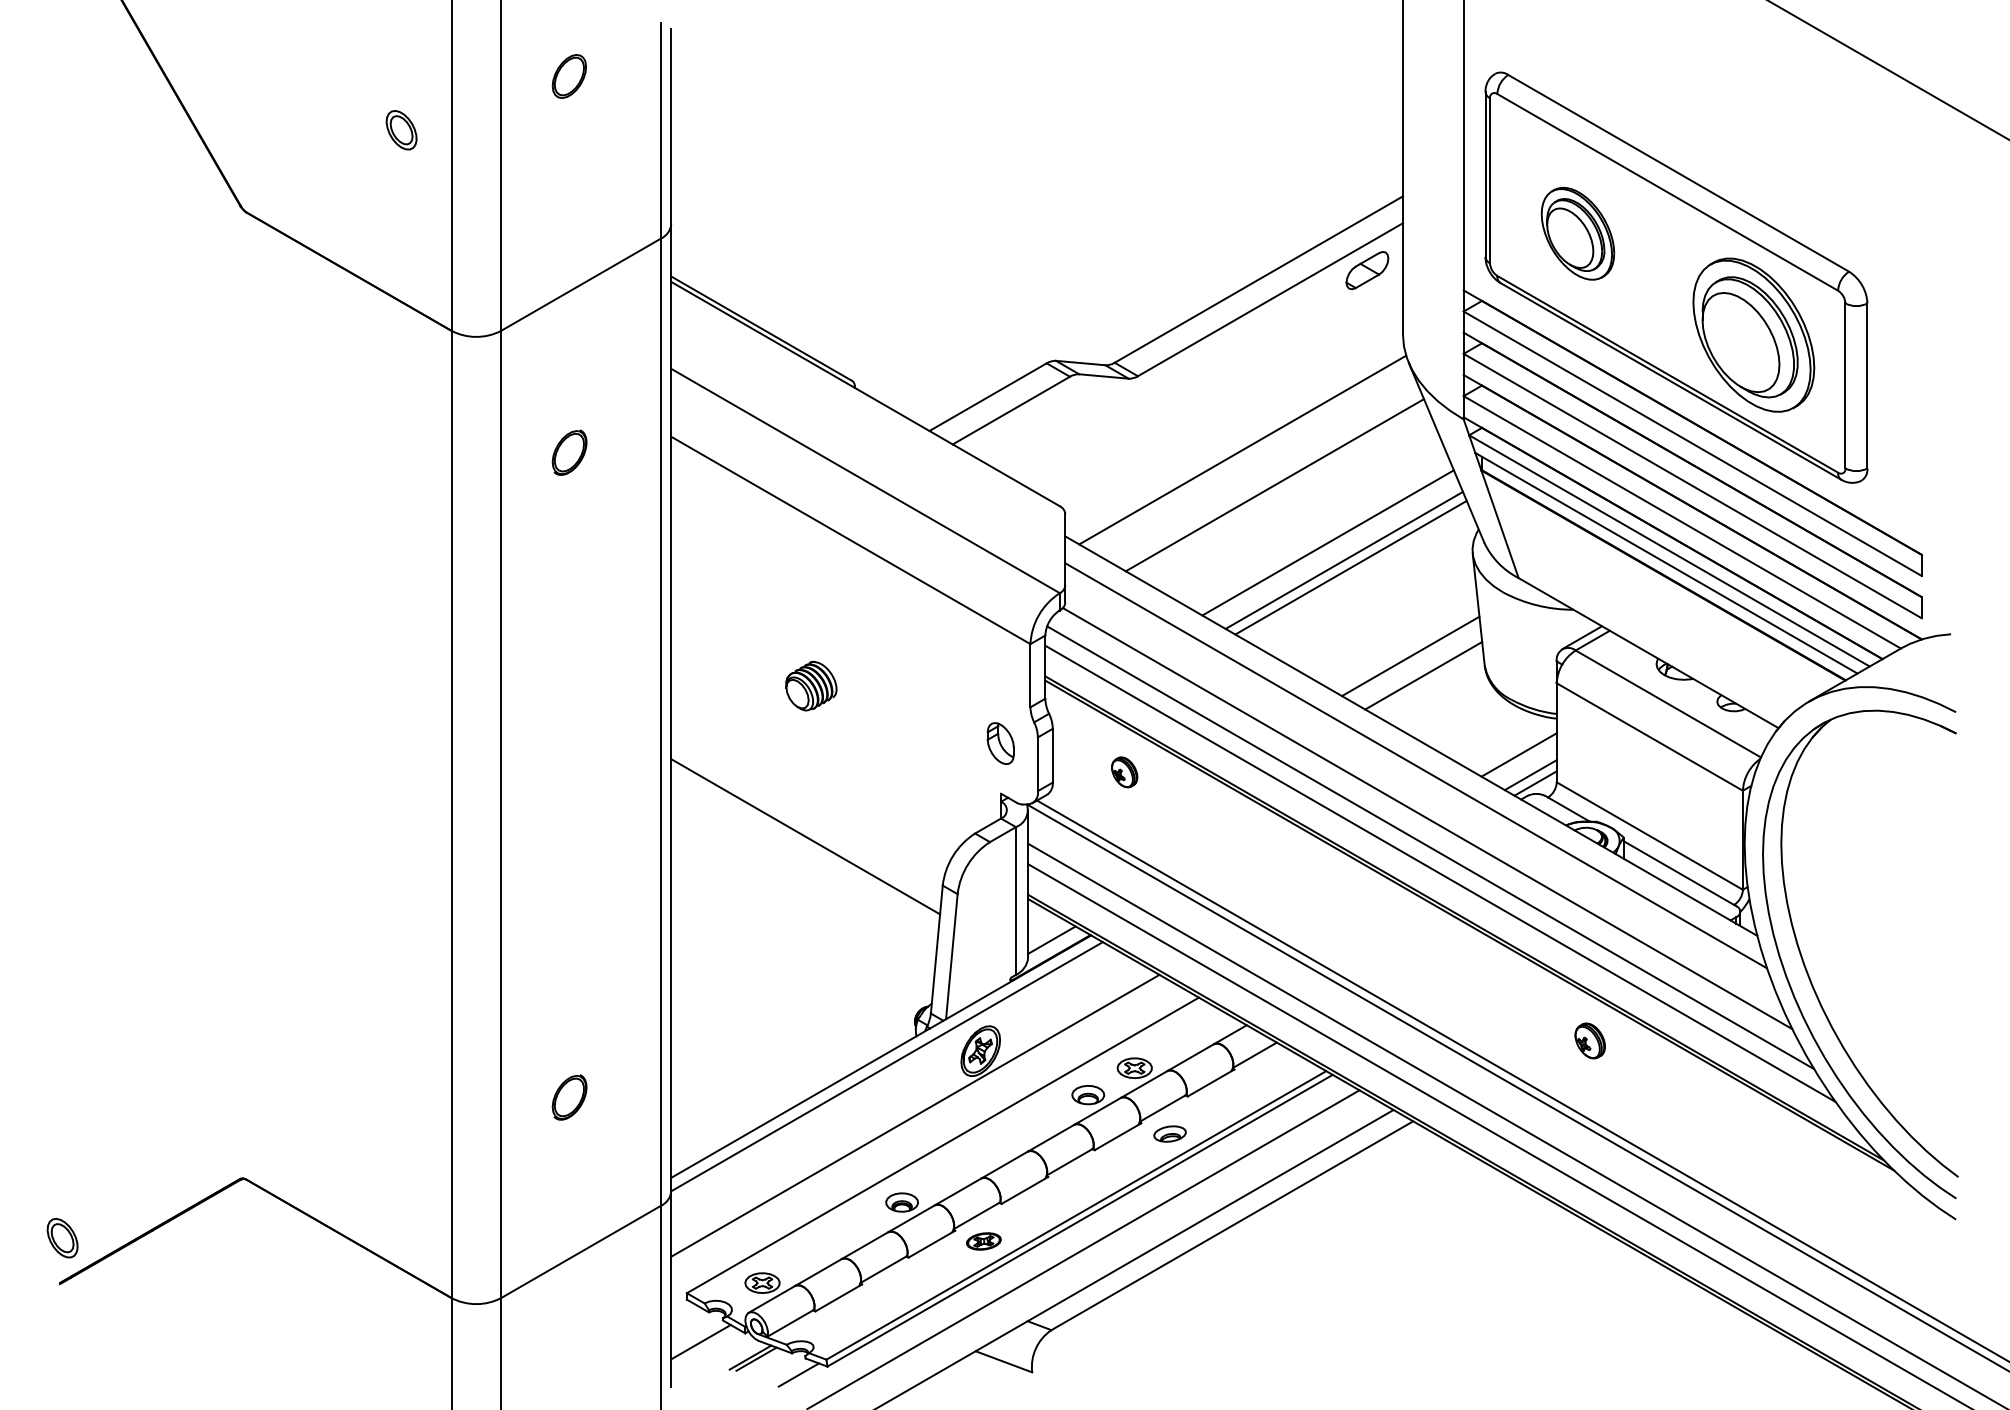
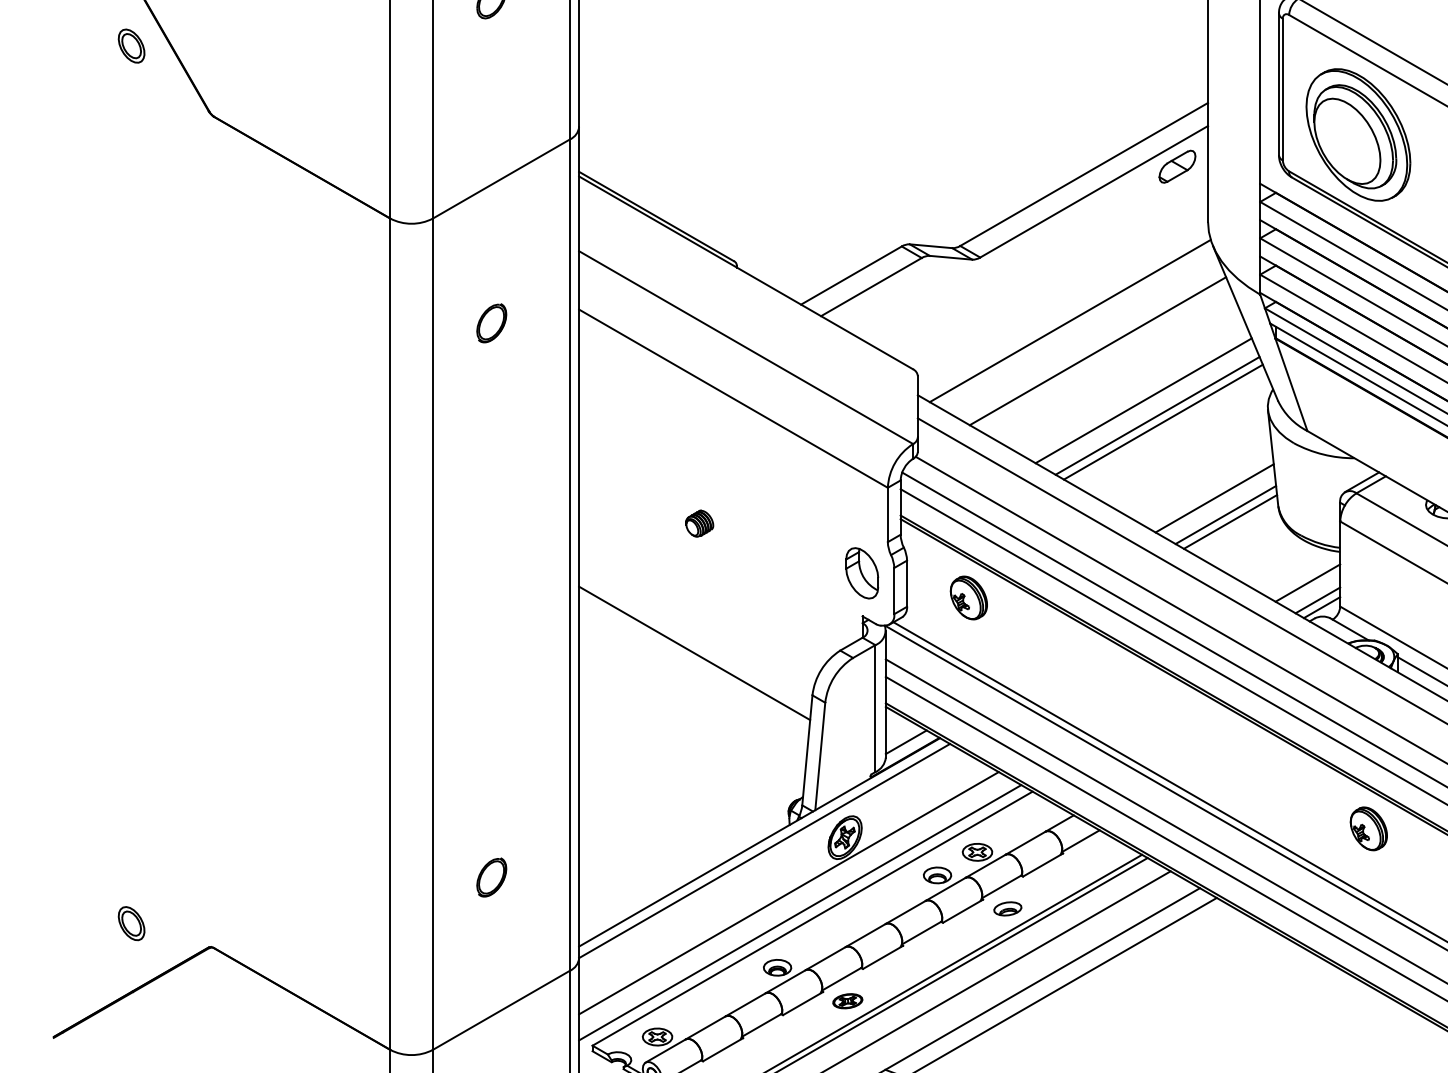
part: (401, 130) -> (131, 46), moved
part: (1577, 233) -> (1358, 134), size x1.67
line: (1428, 683) -> (1229, 521), added
part: (811, 685) -> (699, 523), size x0.62
part: (1000, 743) -> (862, 573), size x1.43
part: (1124, 772) -> (968, 598), size x1.67
part: (1590, 1040) -> (1369, 828), size x1.43
line: (928, 1138) -> (800, 912), added
part: (62, 1238) -> (131, 923), moved

